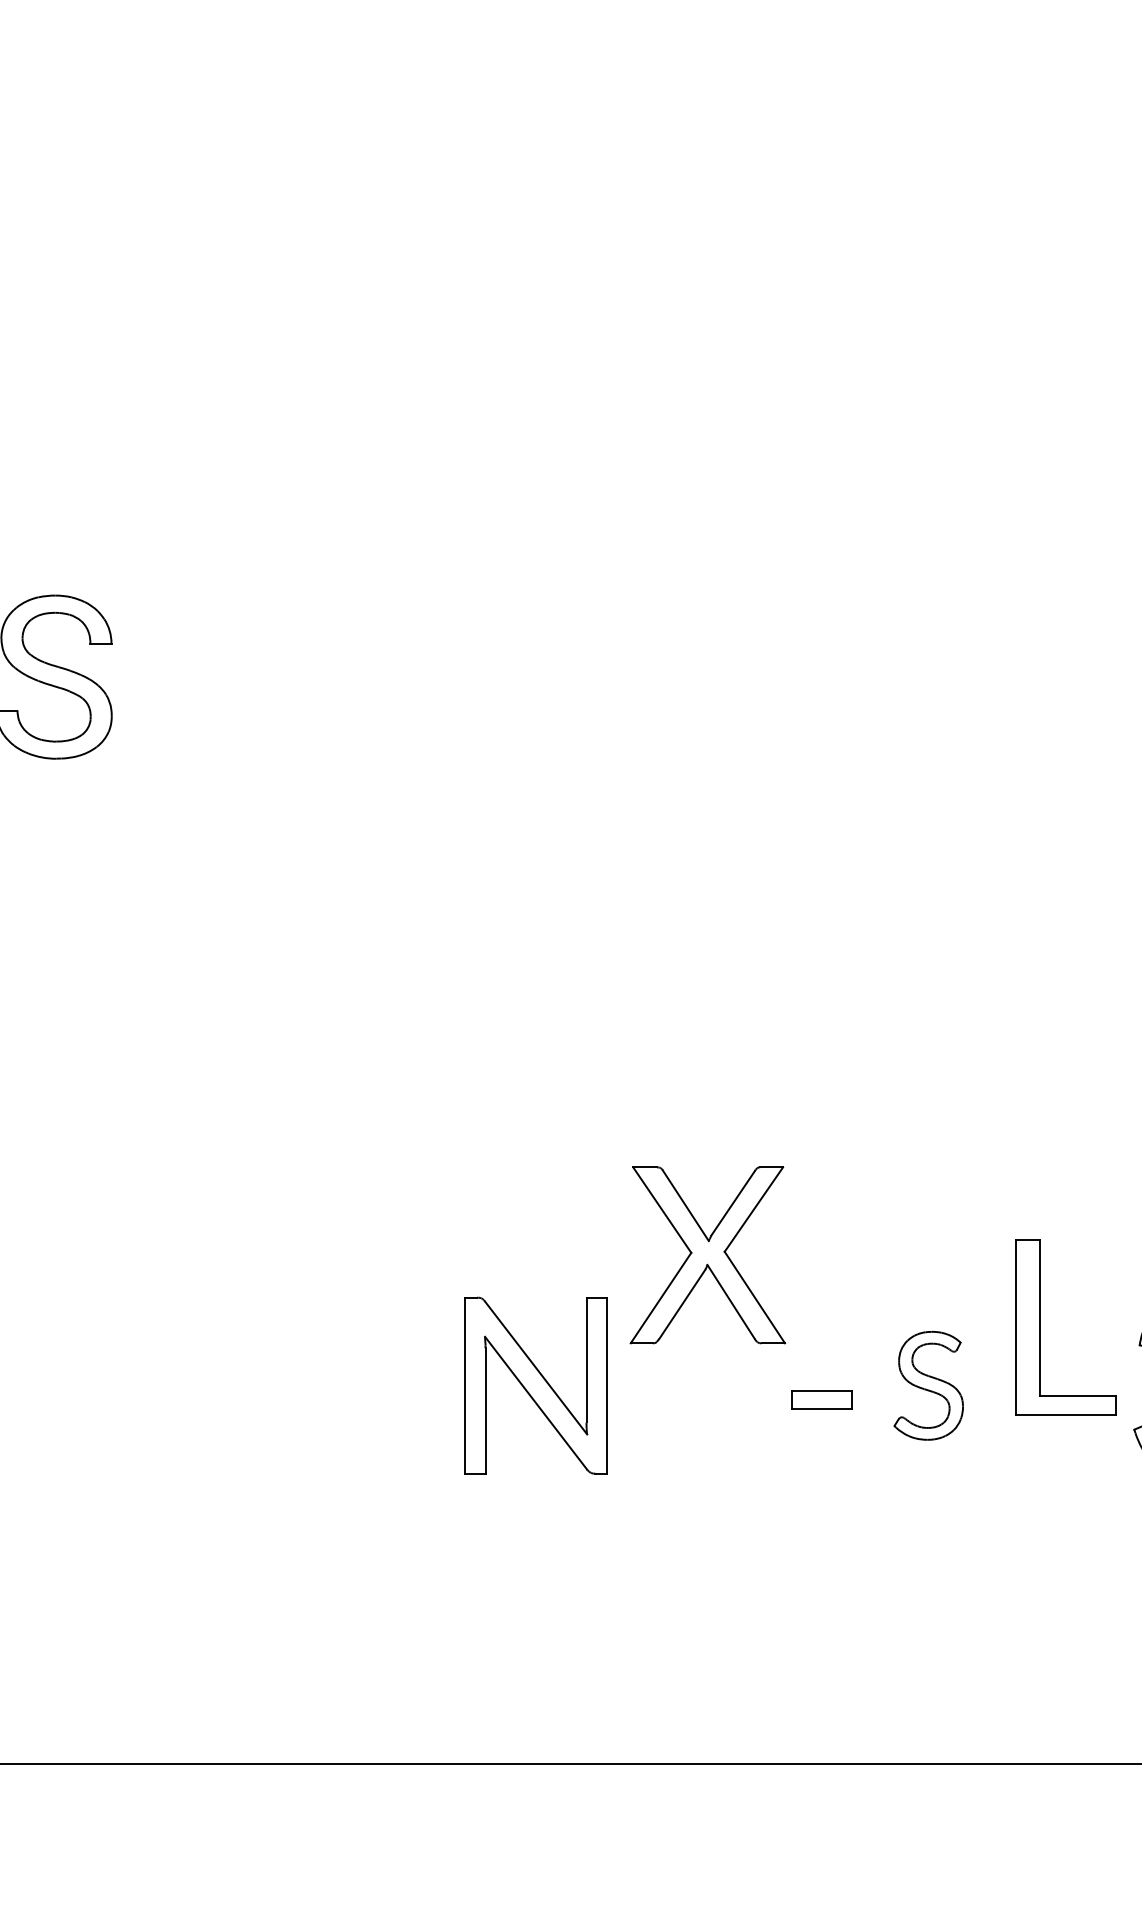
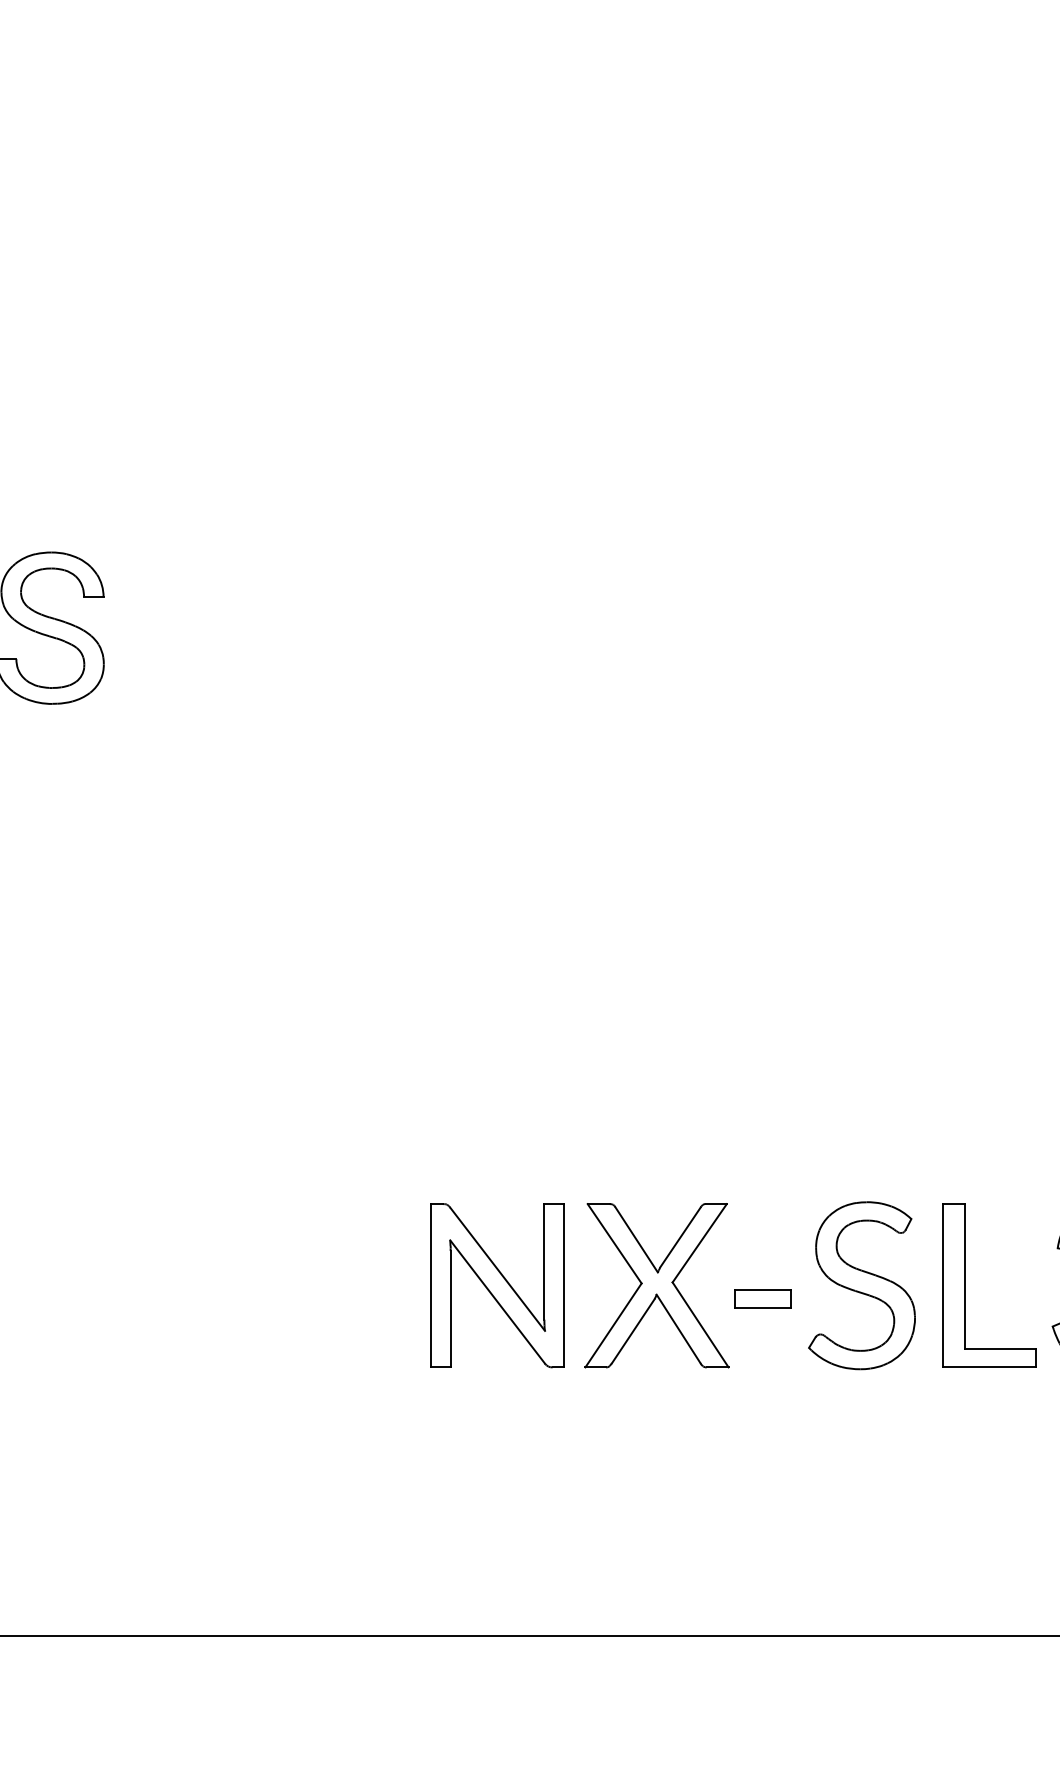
part: (707, 1255) -> (656, 1285), moved
part: (1040, 1327) -> (965, 1285), moved
part: (928, 1385) -> (861, 1285), size x1.67

